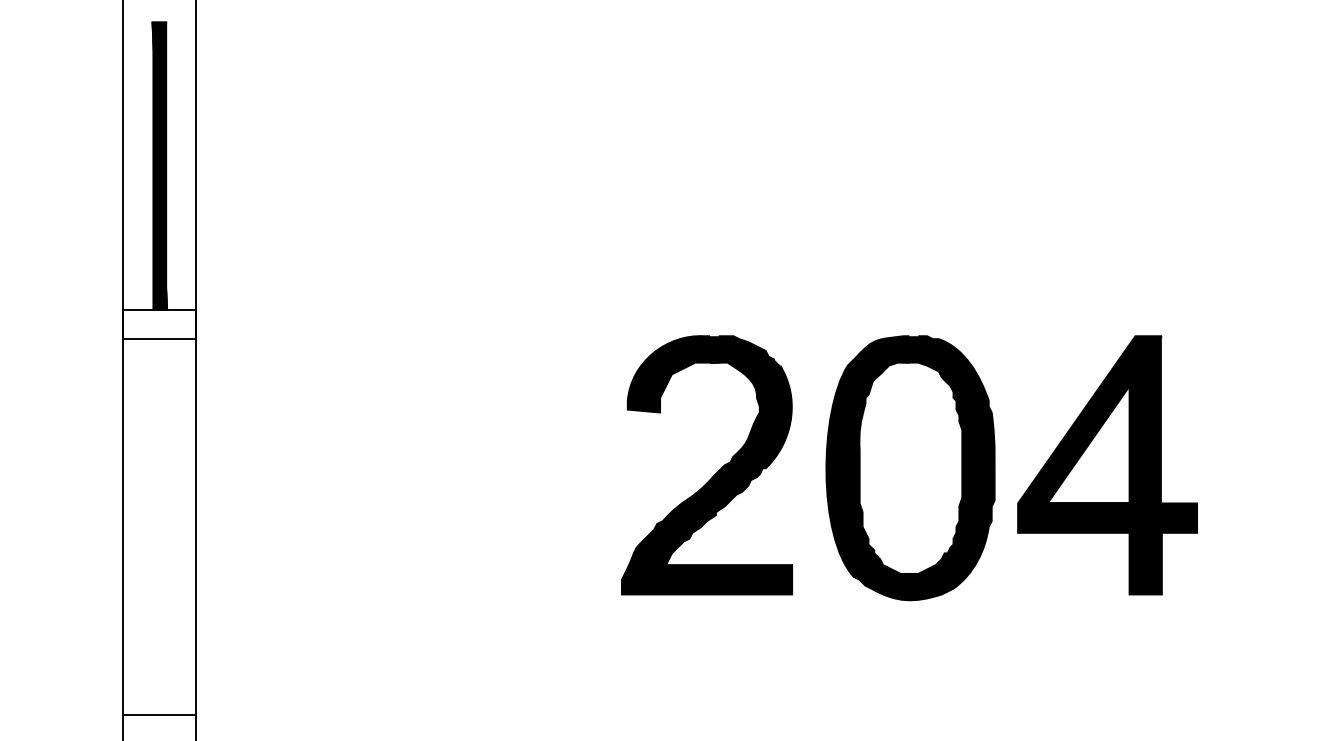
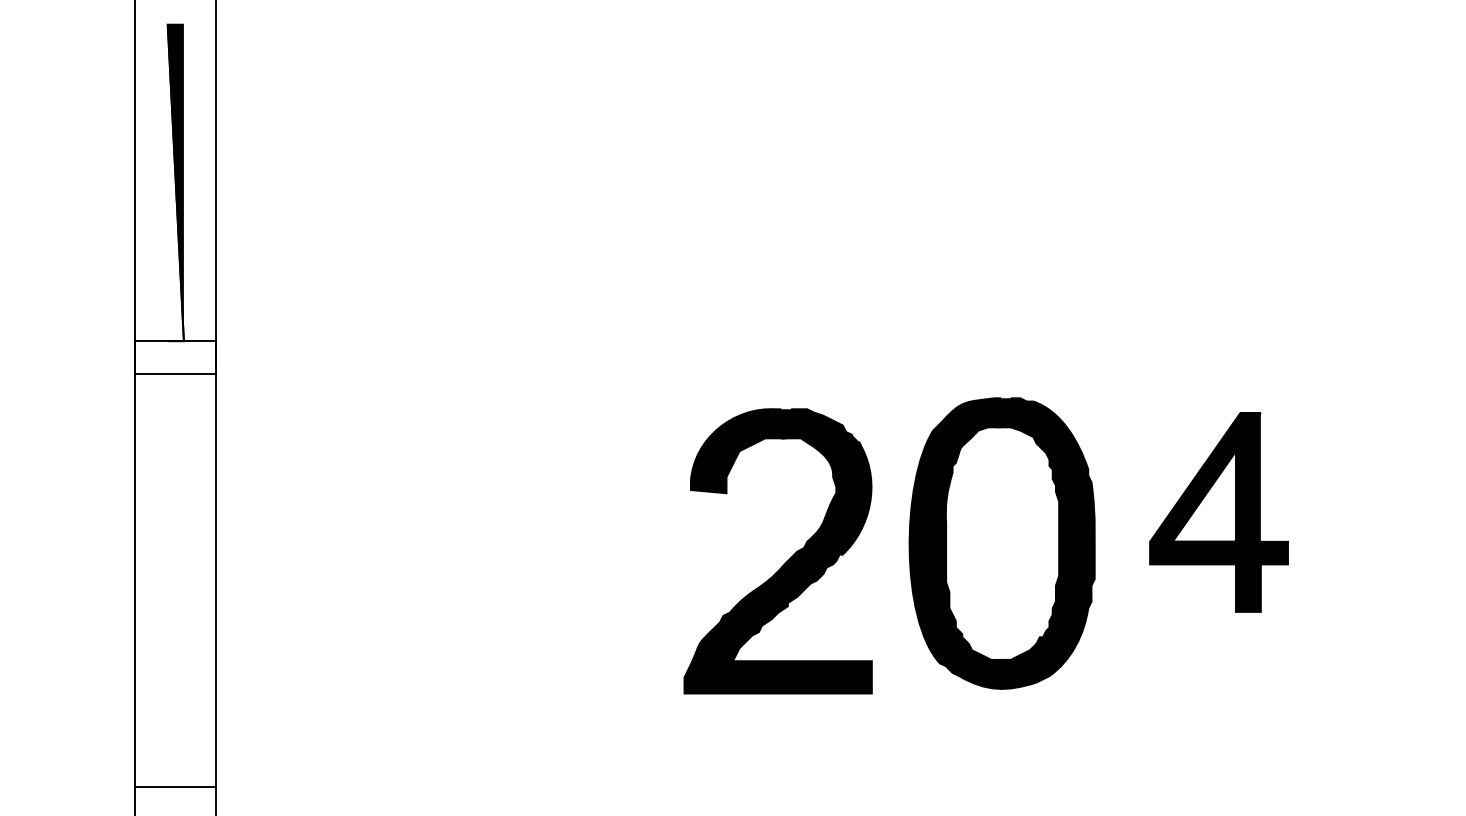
fill: (159, 165) -> (175, 182), removed
part: (1107, 465) -> (1218, 512), size x0.7
part: (909, 468) -> (1001, 543), moved
part: (715, 473) -> (787, 560), moved

